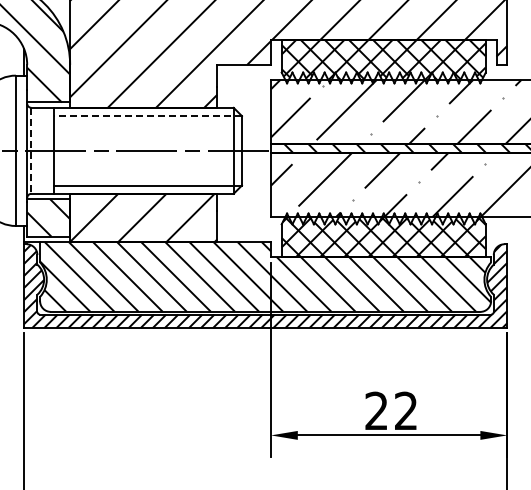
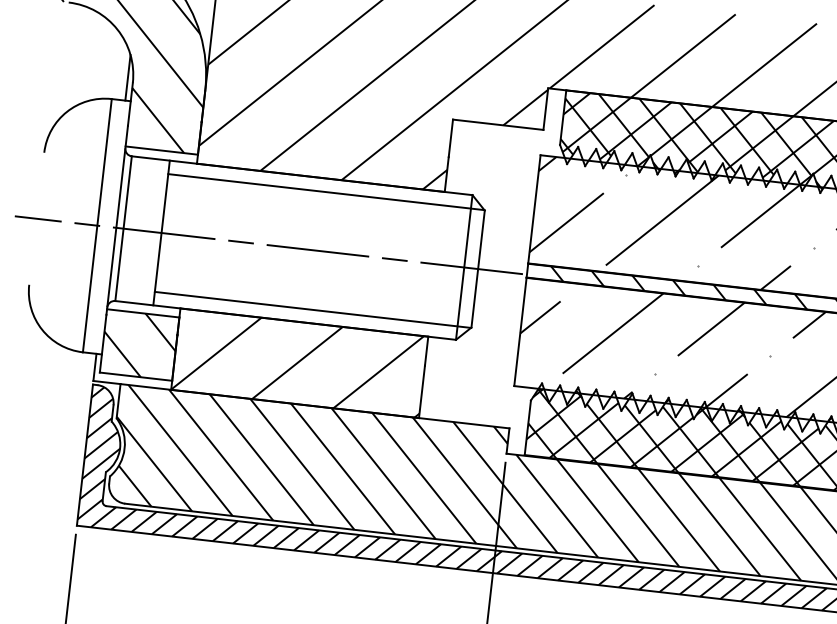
line: (147, 115) -> (325, 191), dashed -> solid
line: (31, 150) -> (123, 228), dashed -> solid

